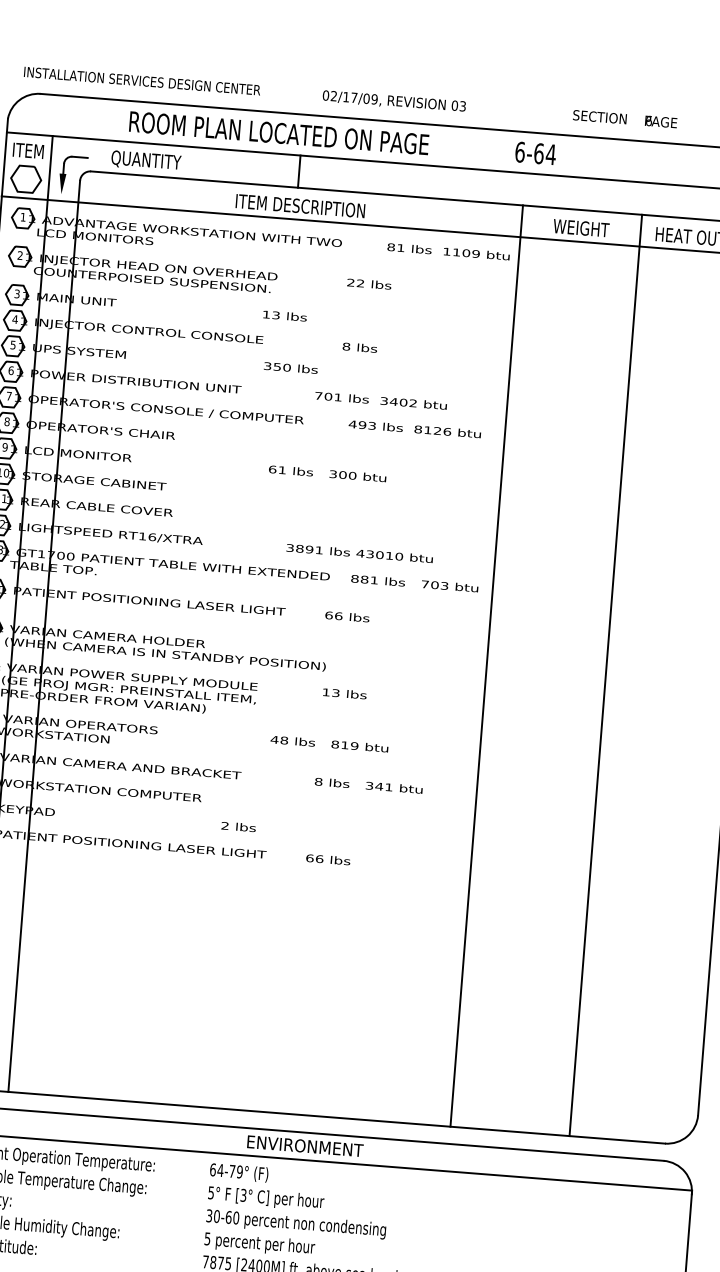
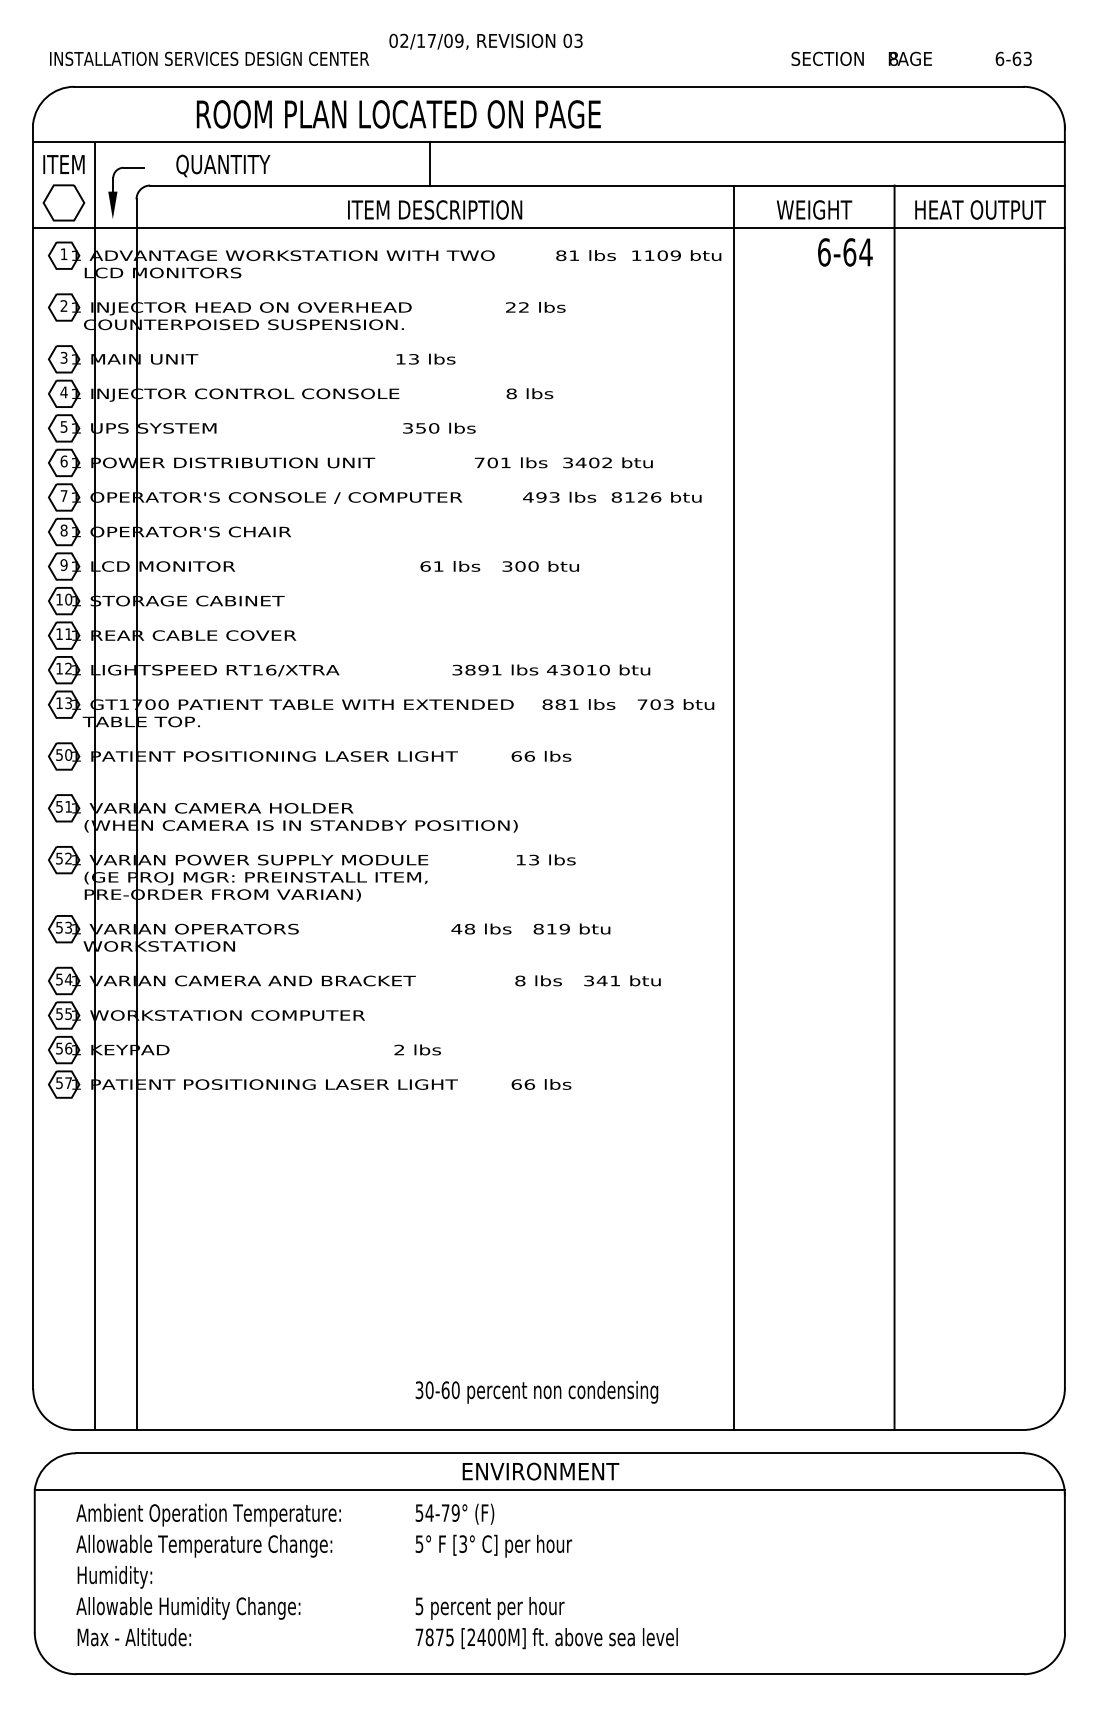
text: (393, 101) -> (485, 41), moved
text: (649, 120) -> (894, 58), 6 -> 8
text: (535, 153) -> (845, 252), moved
text: (213, 1169) -> (419, 1512), 64-79° -> 54-79°
text: (295, 1223) -> (536, 1391), moved

